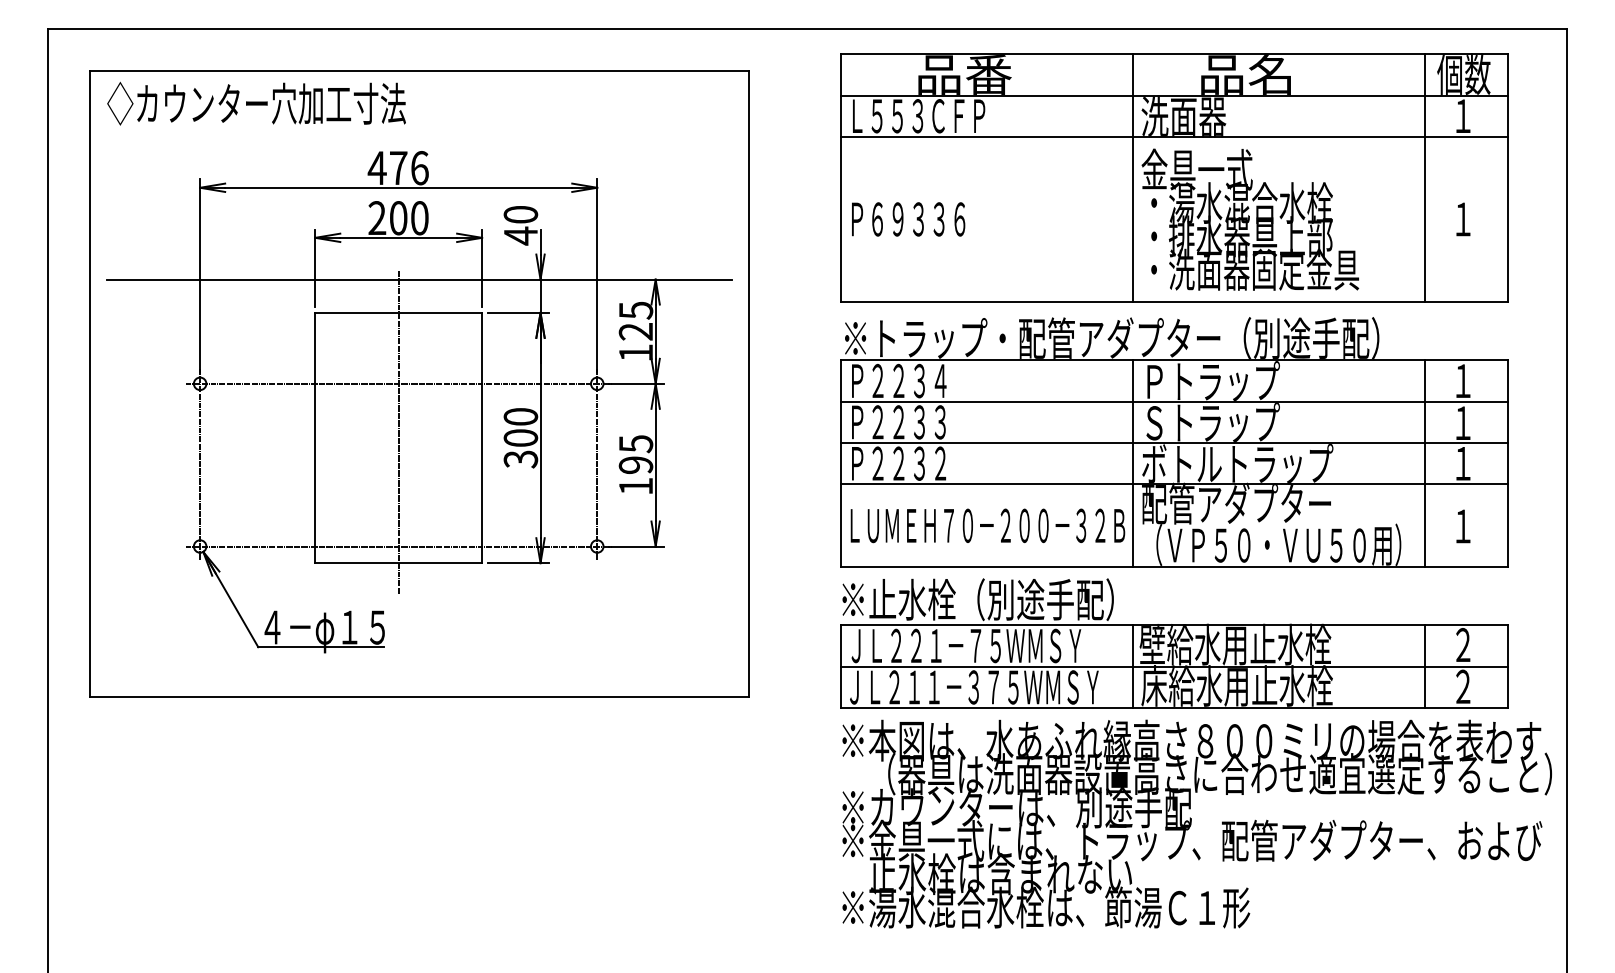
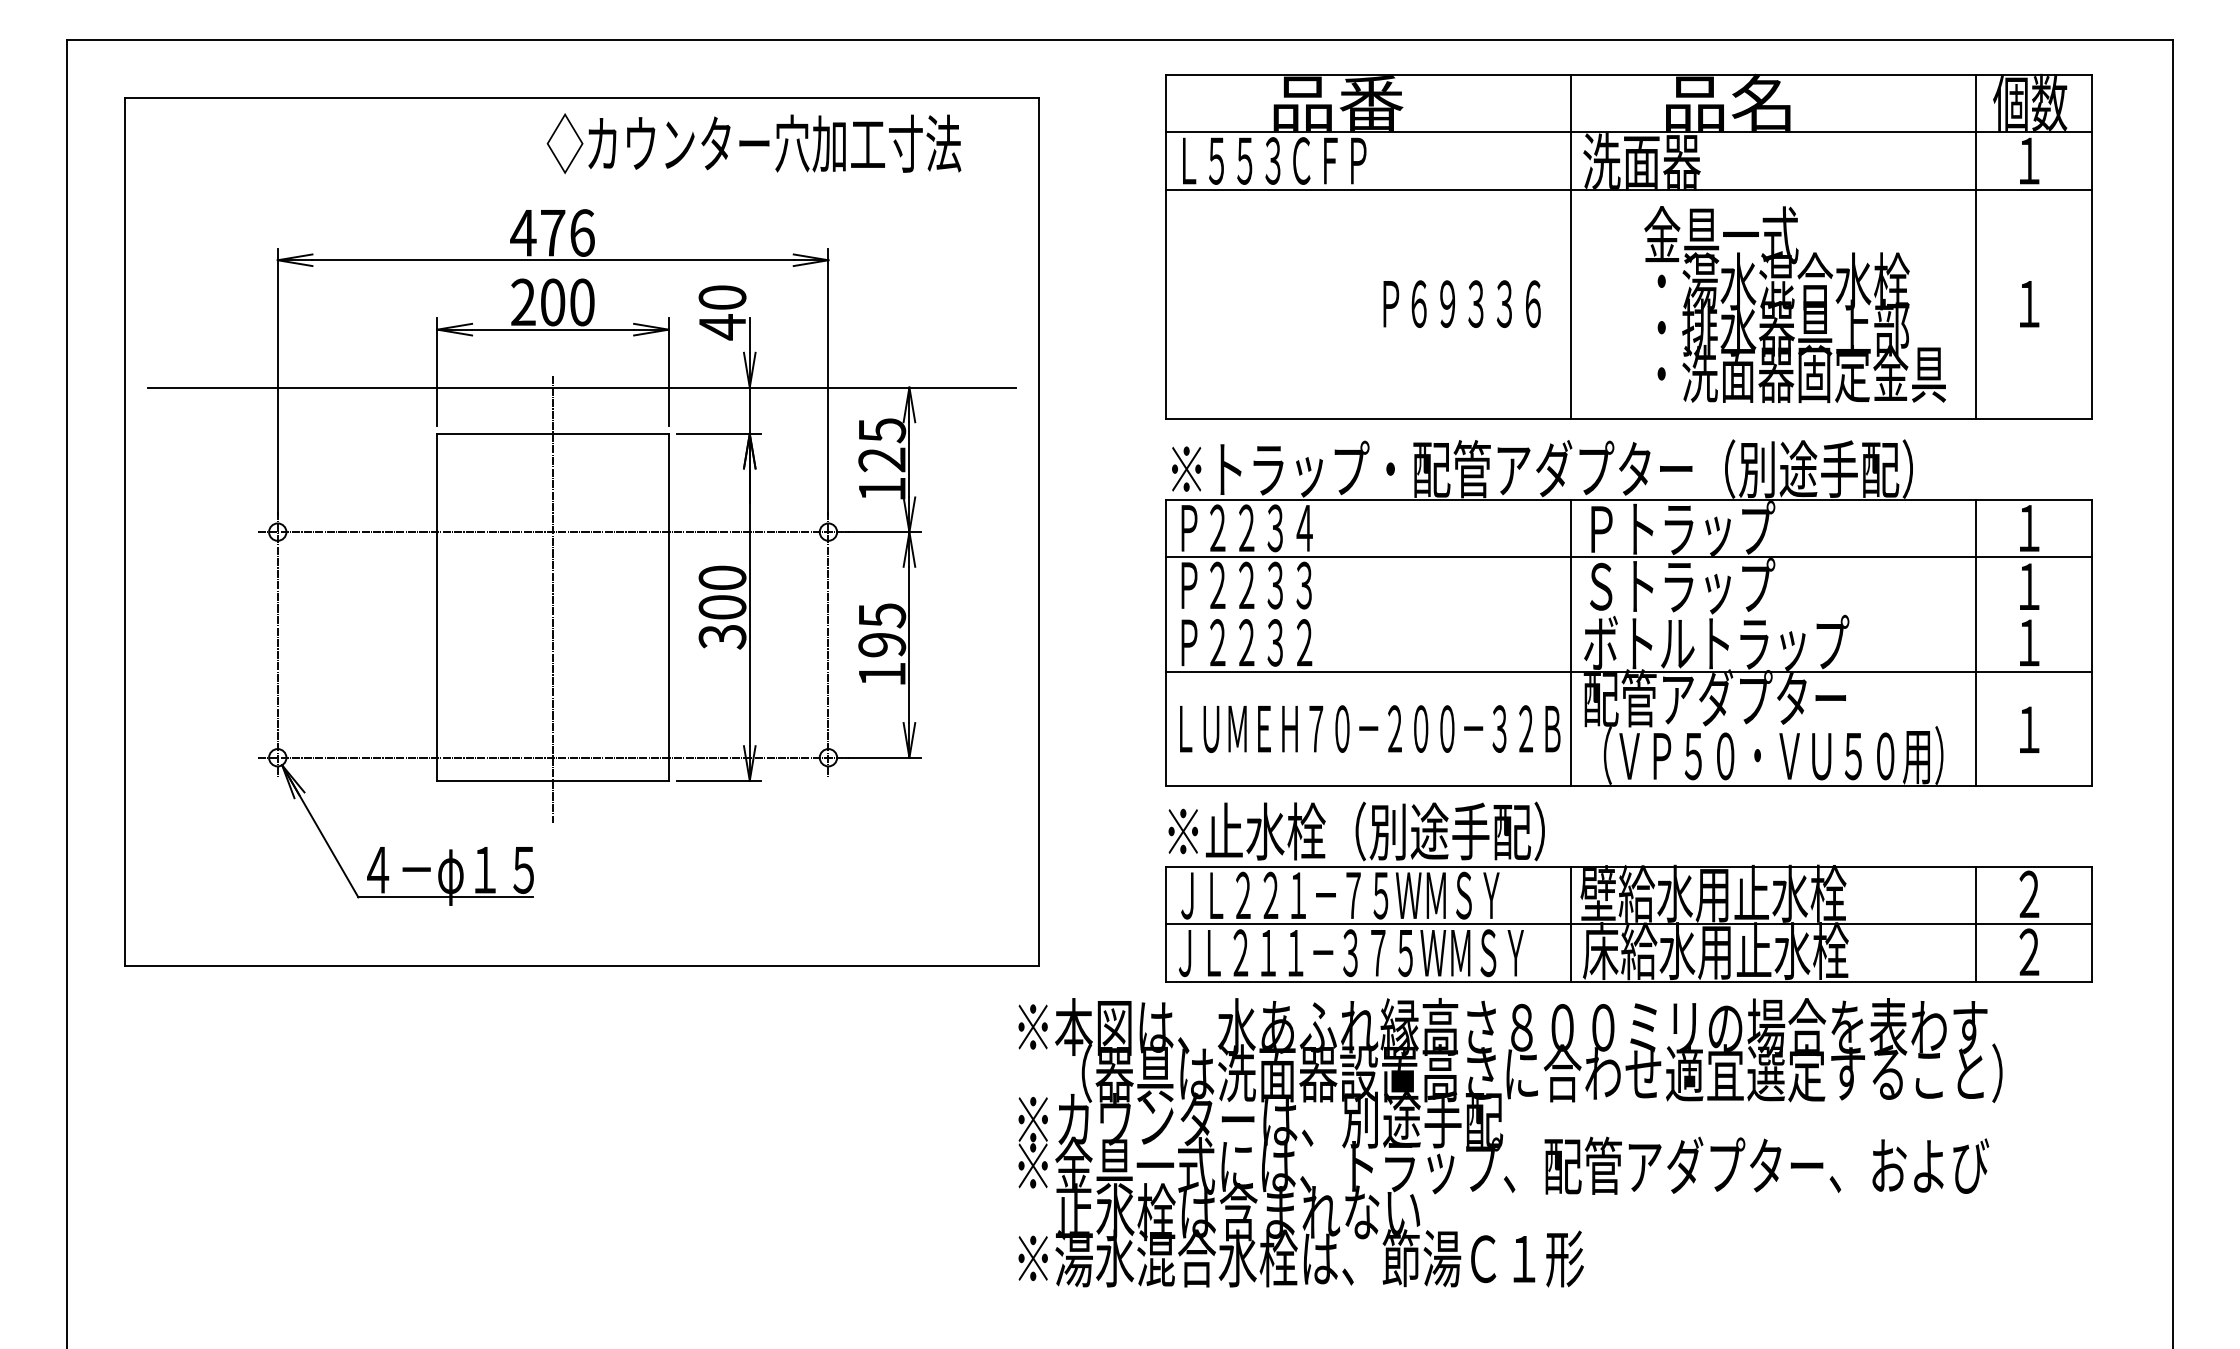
text: (256, 103) -> (753, 143), moved
text: (908, 218) -> (1461, 303), moved
text: (1249, 219) -> (1794, 304), moved
line: (1174, 443) -> (1628, 614), removed
text: (1197, 823) -> (1510, 1142), moved

